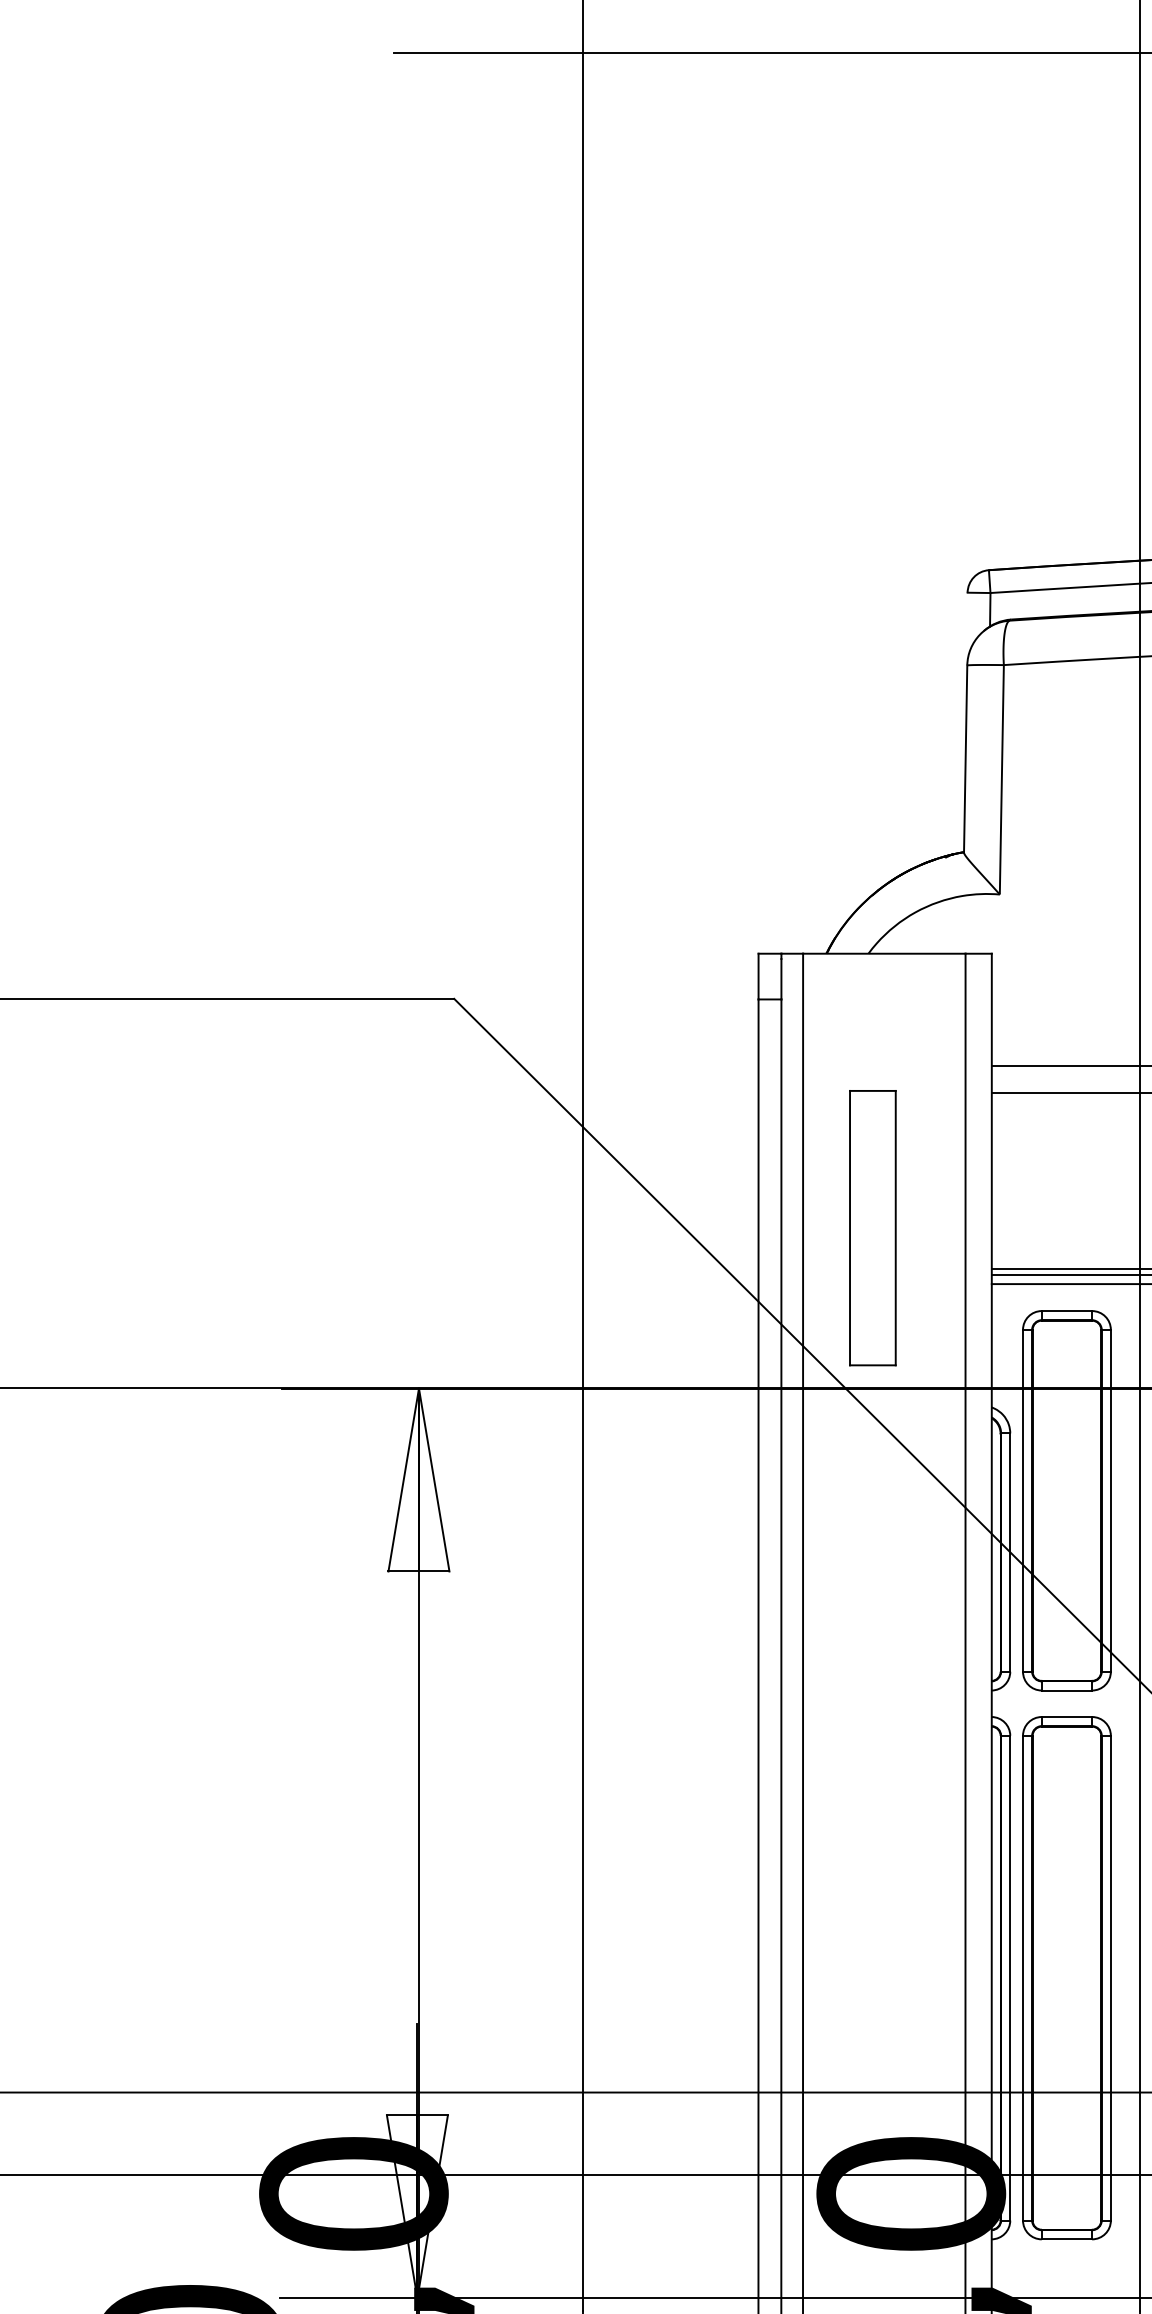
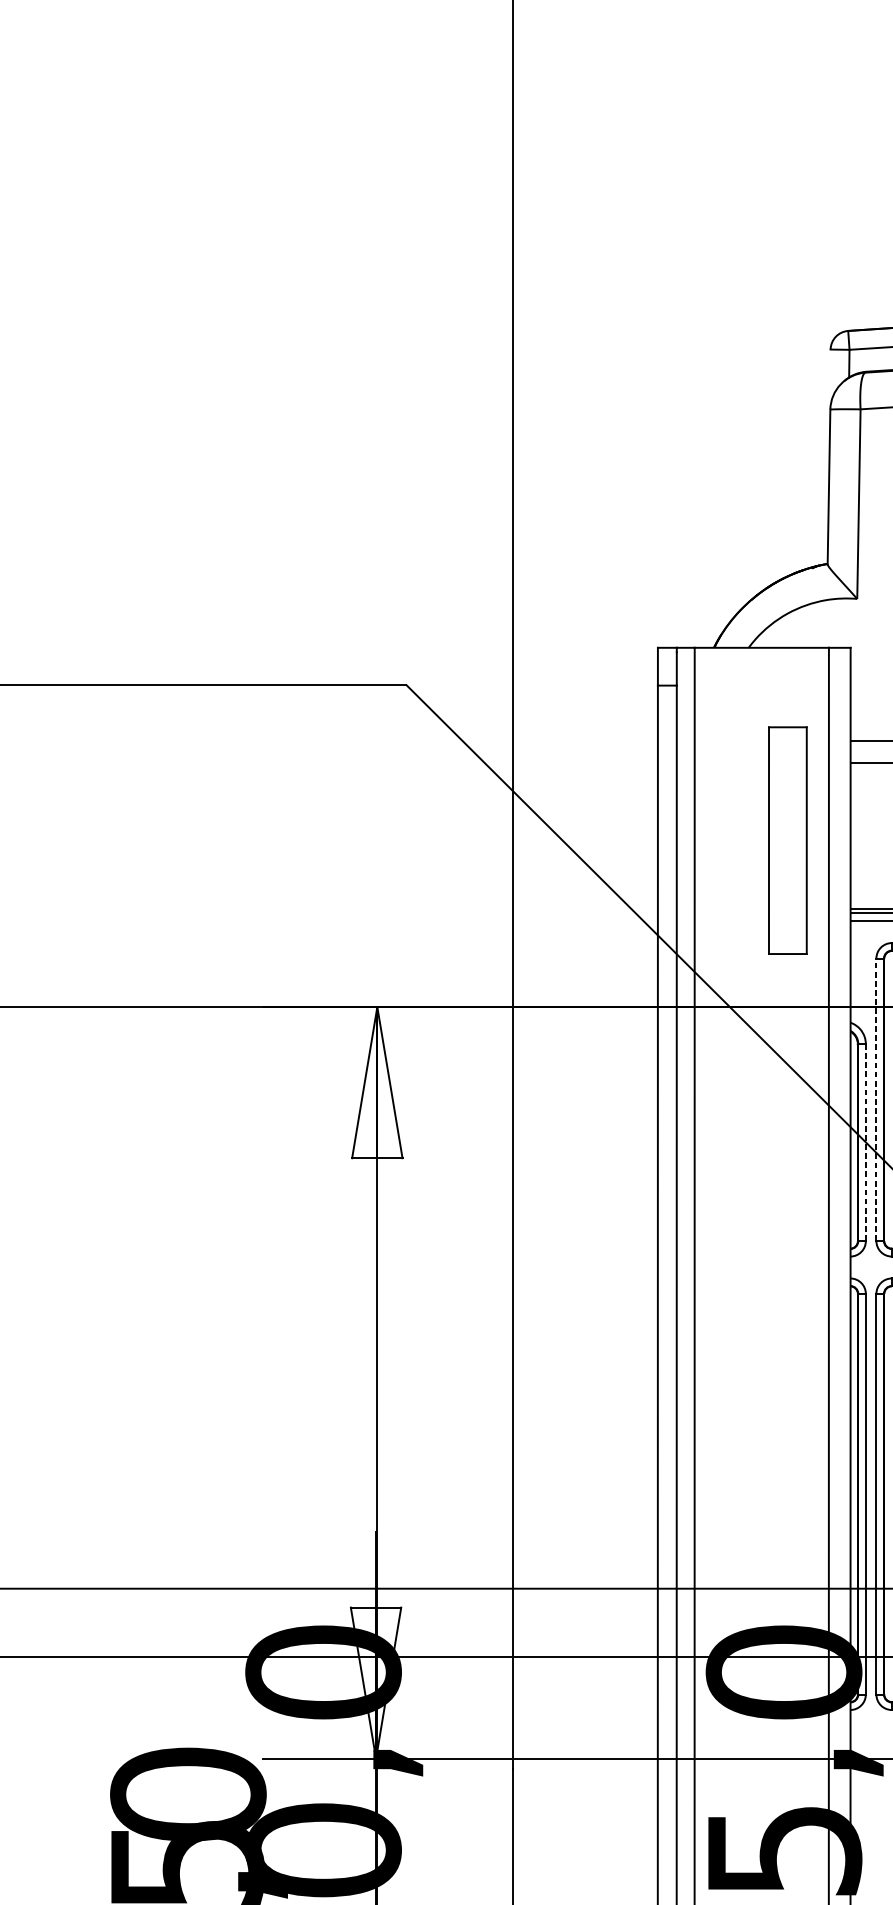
part: (872, 1228) -> (787, 840), moved
line: (1023, 1500) -> (876, 1099), solid -> dashed
line: (1010, 1553) -> (866, 1143), solid -> dashed

